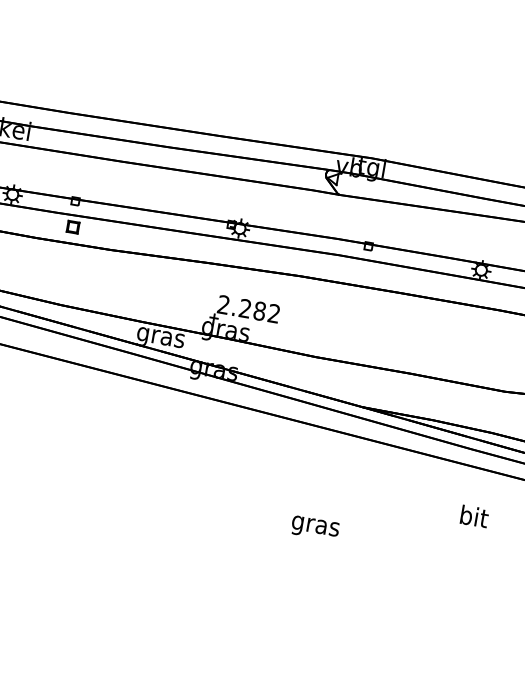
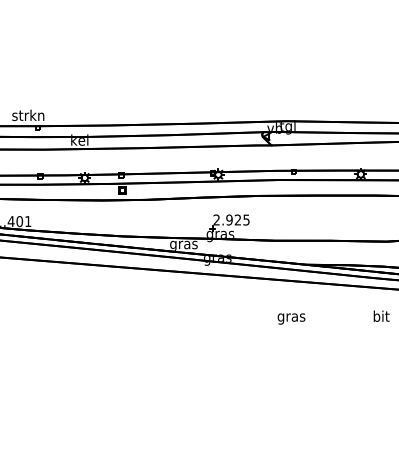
text: (259, 310) -> (237, 219), 2.282 -> 2.925
text: (315, 527) -> (291, 318), moved

